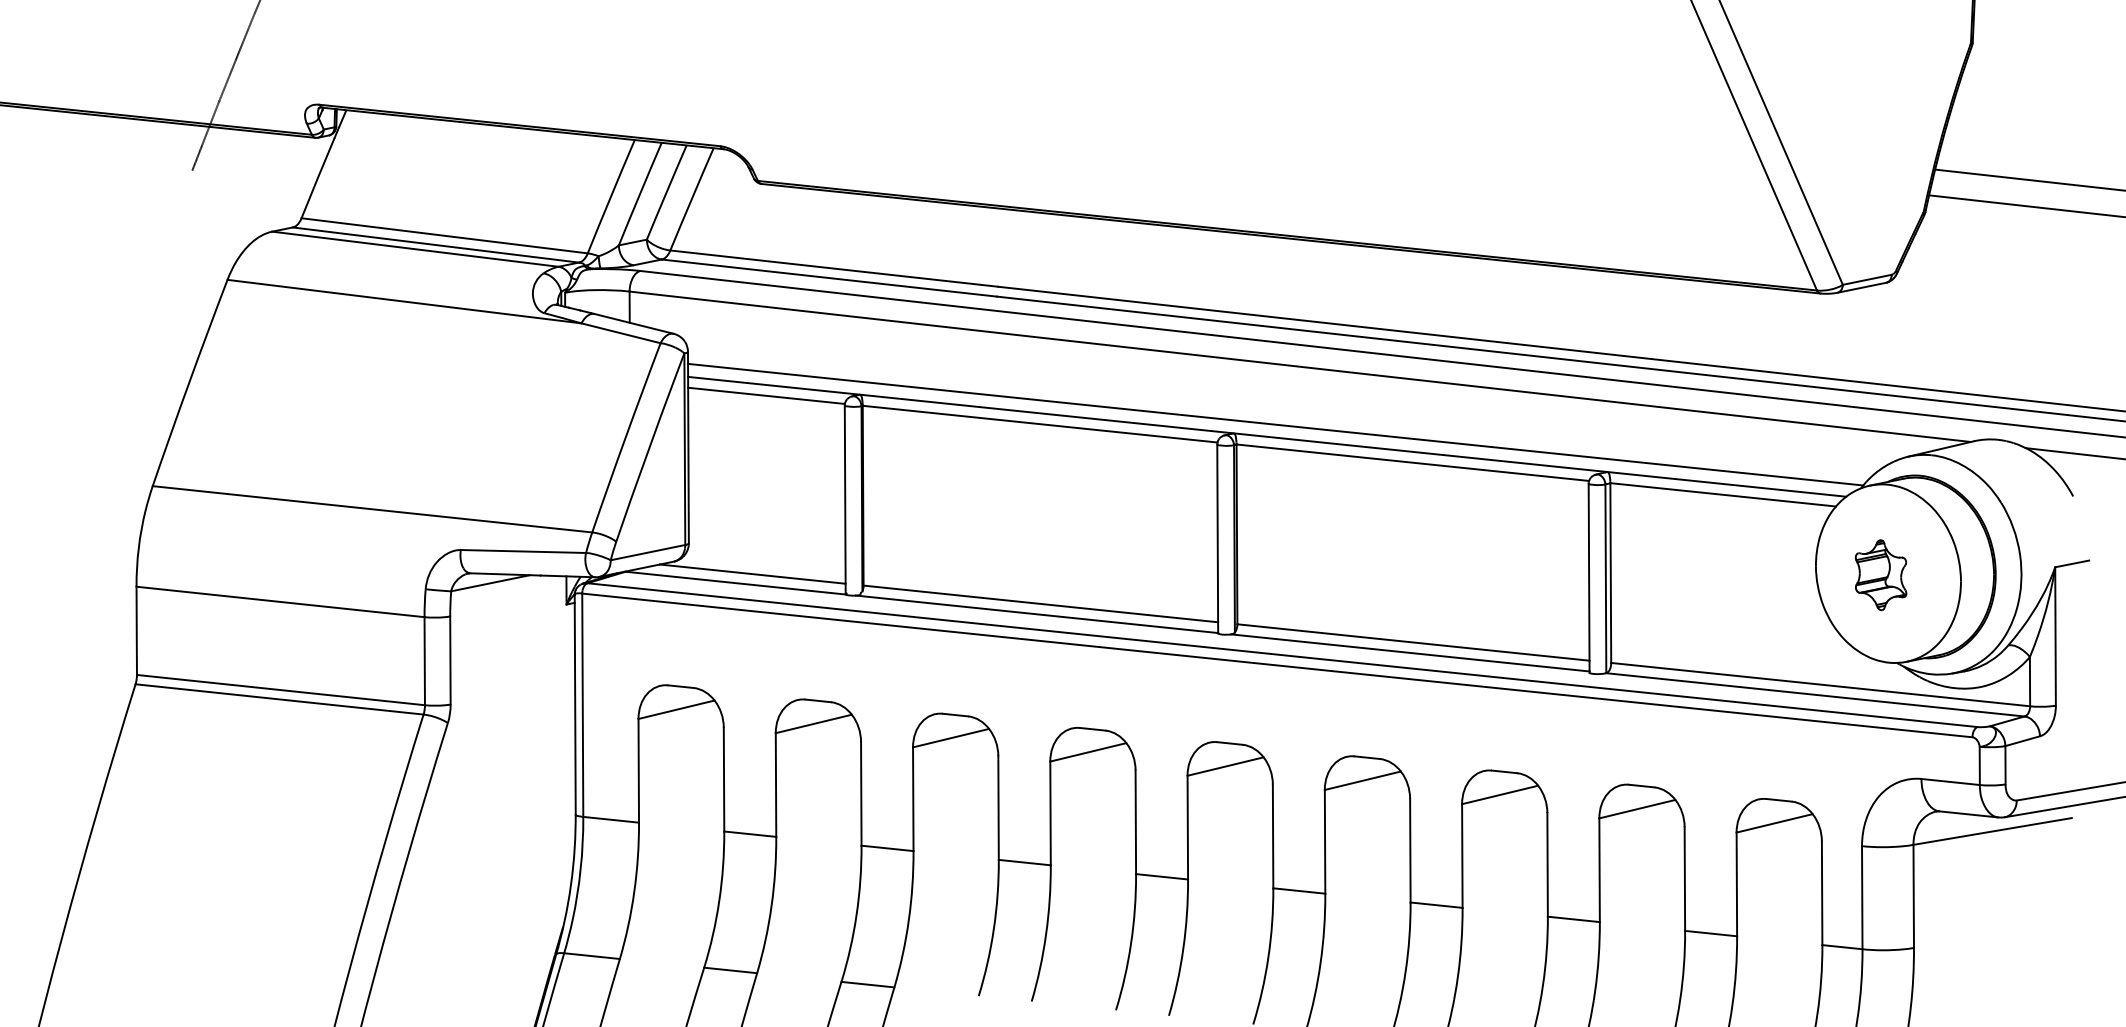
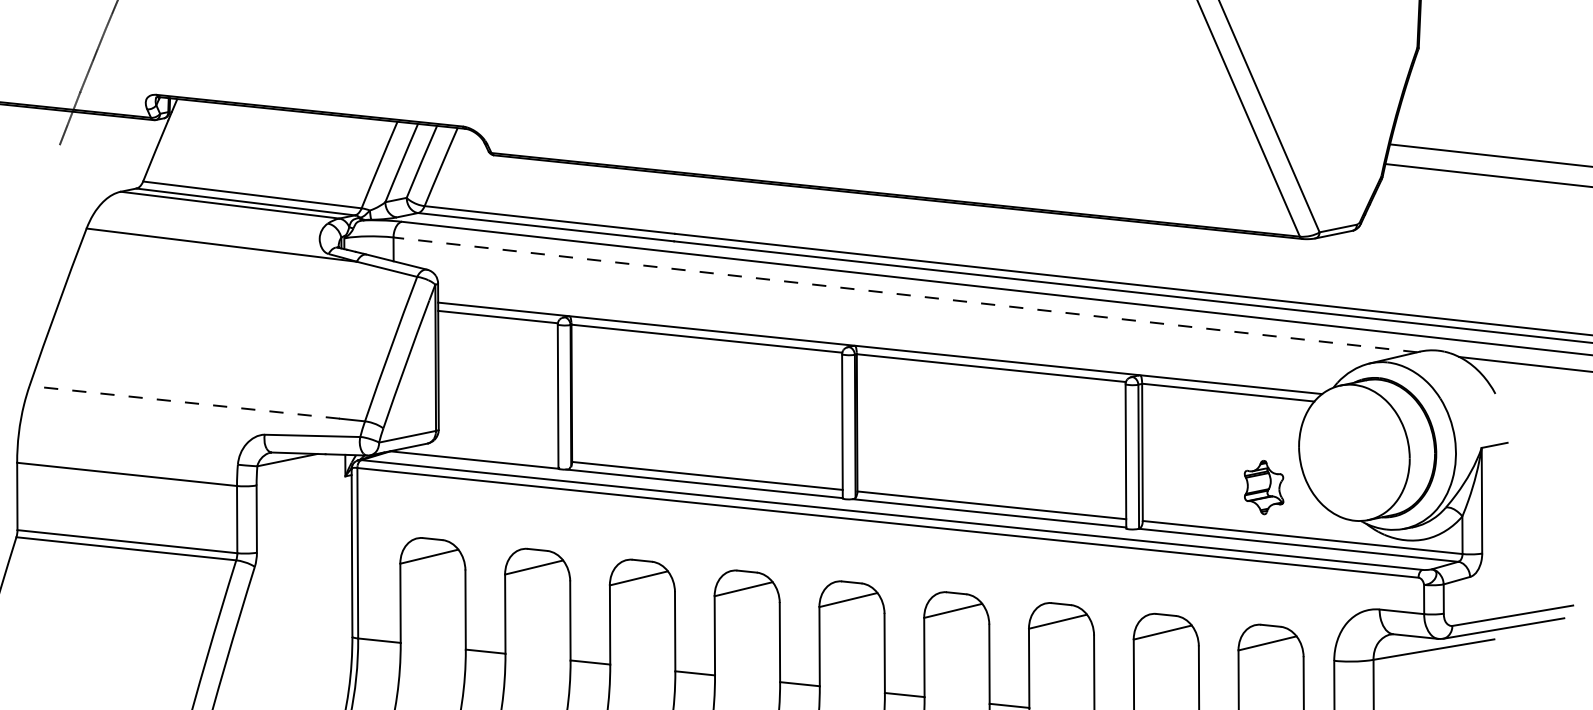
line: (1300, 366) -> (905, 294), solid -> dashed
line: (1275, 424) -> (886, 338), removed
line: (355, 507) -> (184, 402), solid -> dashed
line: (752, 573) -> (487, 452), removed
part: (1880, 575) -> (1263, 487), moved

